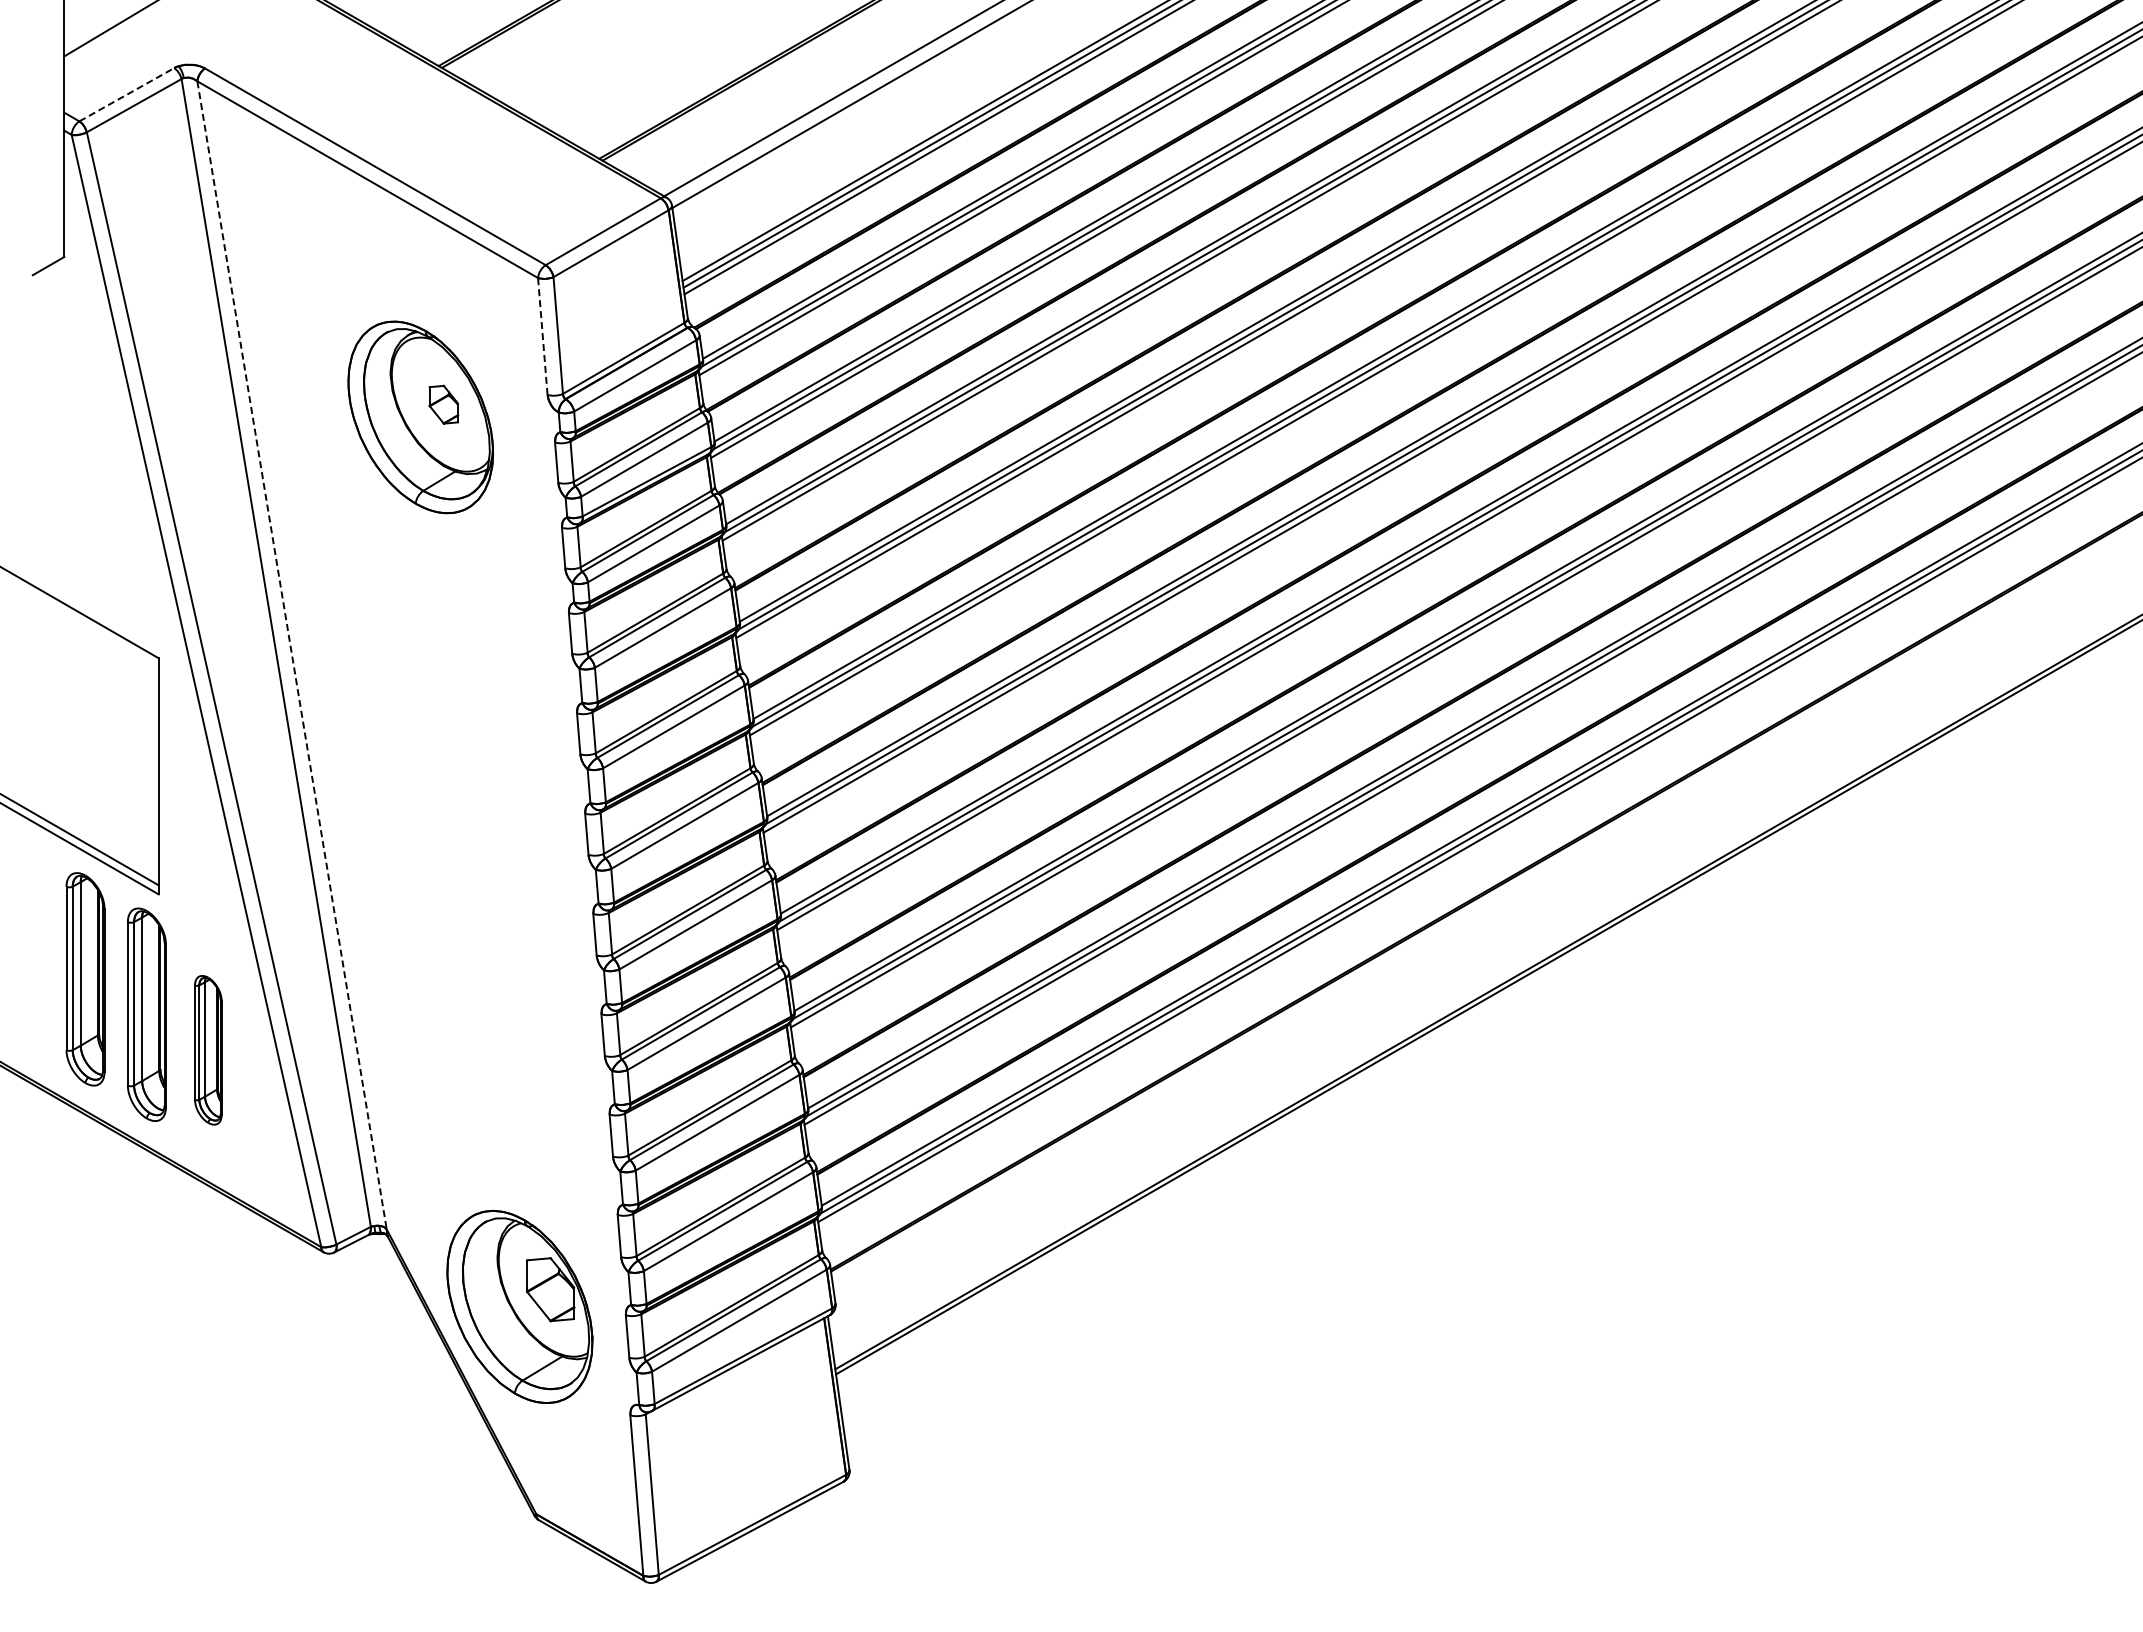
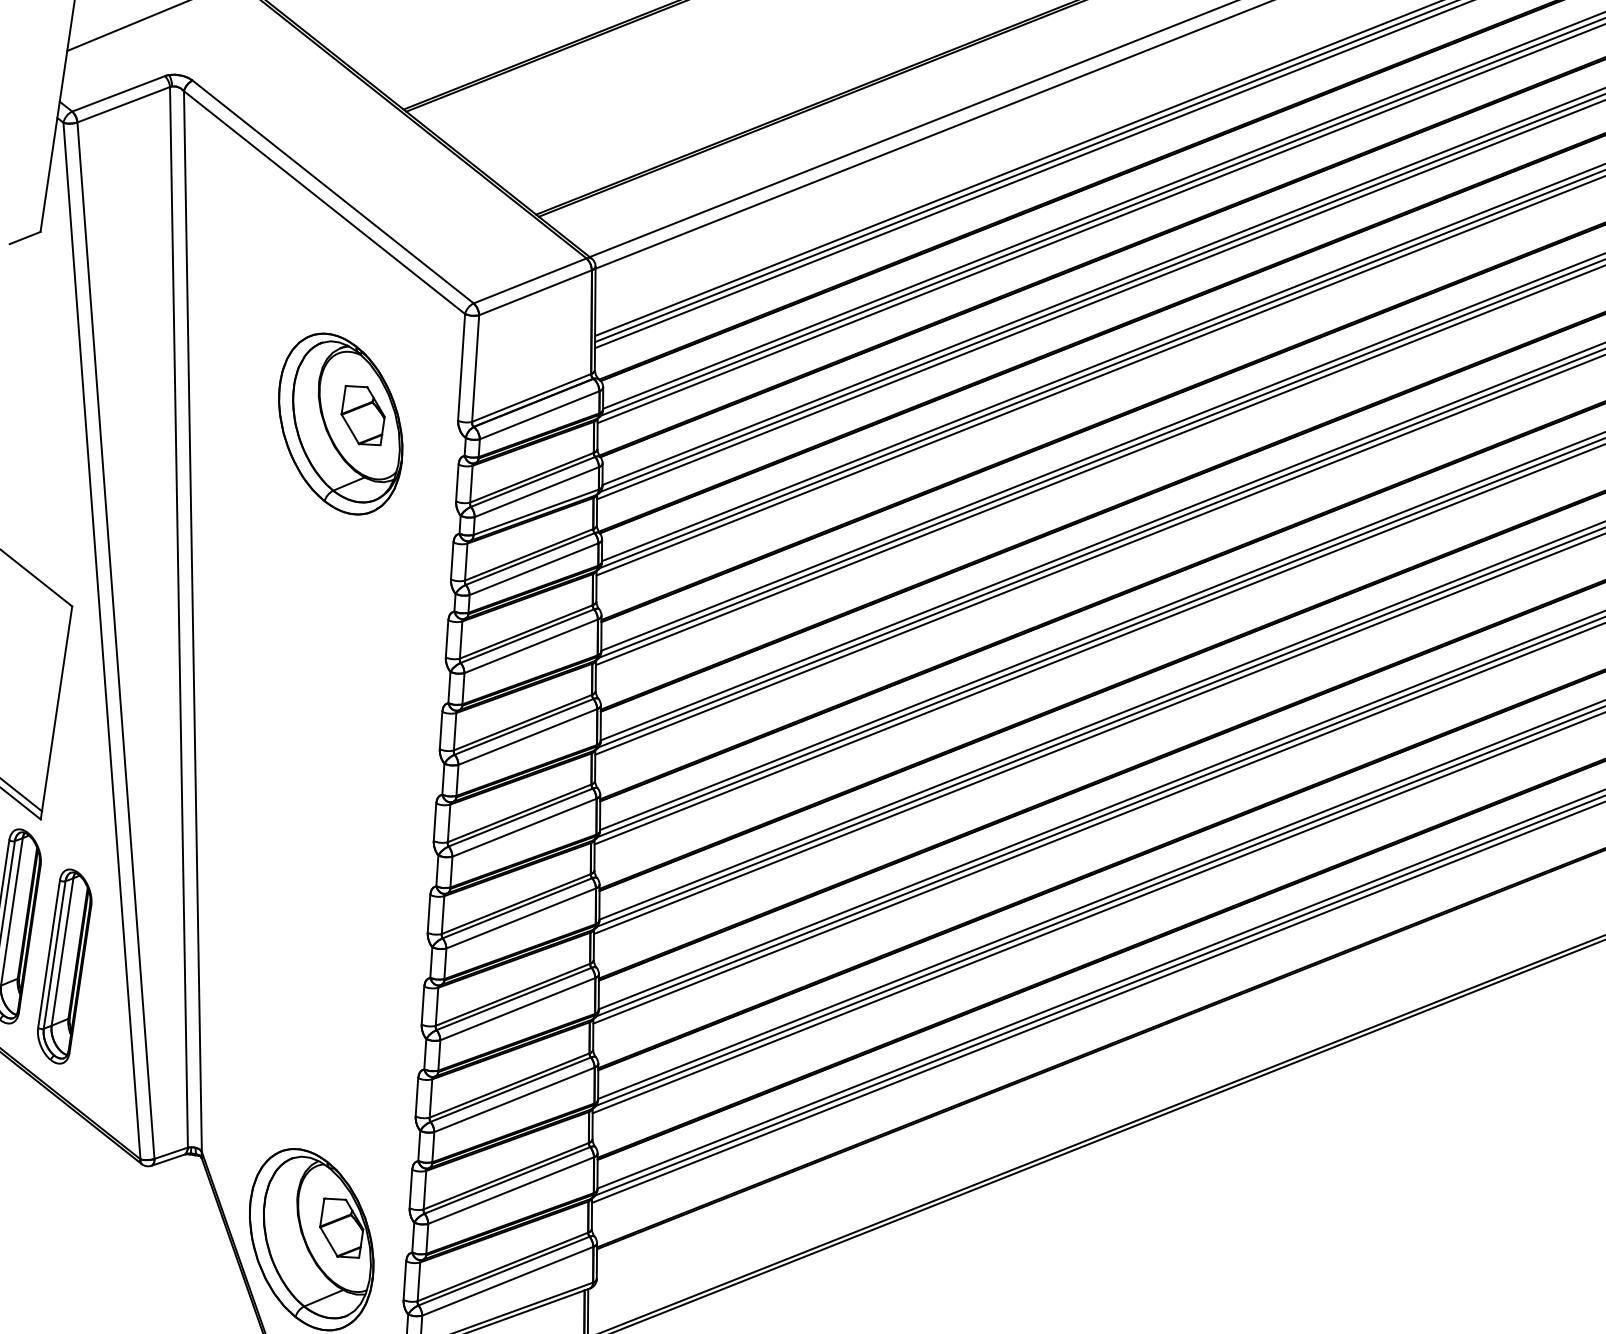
line: (127, 94) -> (119, 93), dashed -> solid
line: (542, 336) -> (461, 367), dashed -> solid
part: (443, 404) -> (362, 415), size x1.67
line: (292, 655) -> (193, 621), dashed -> solid
part: (208, 1050) -> (64, 966), size x1.43

